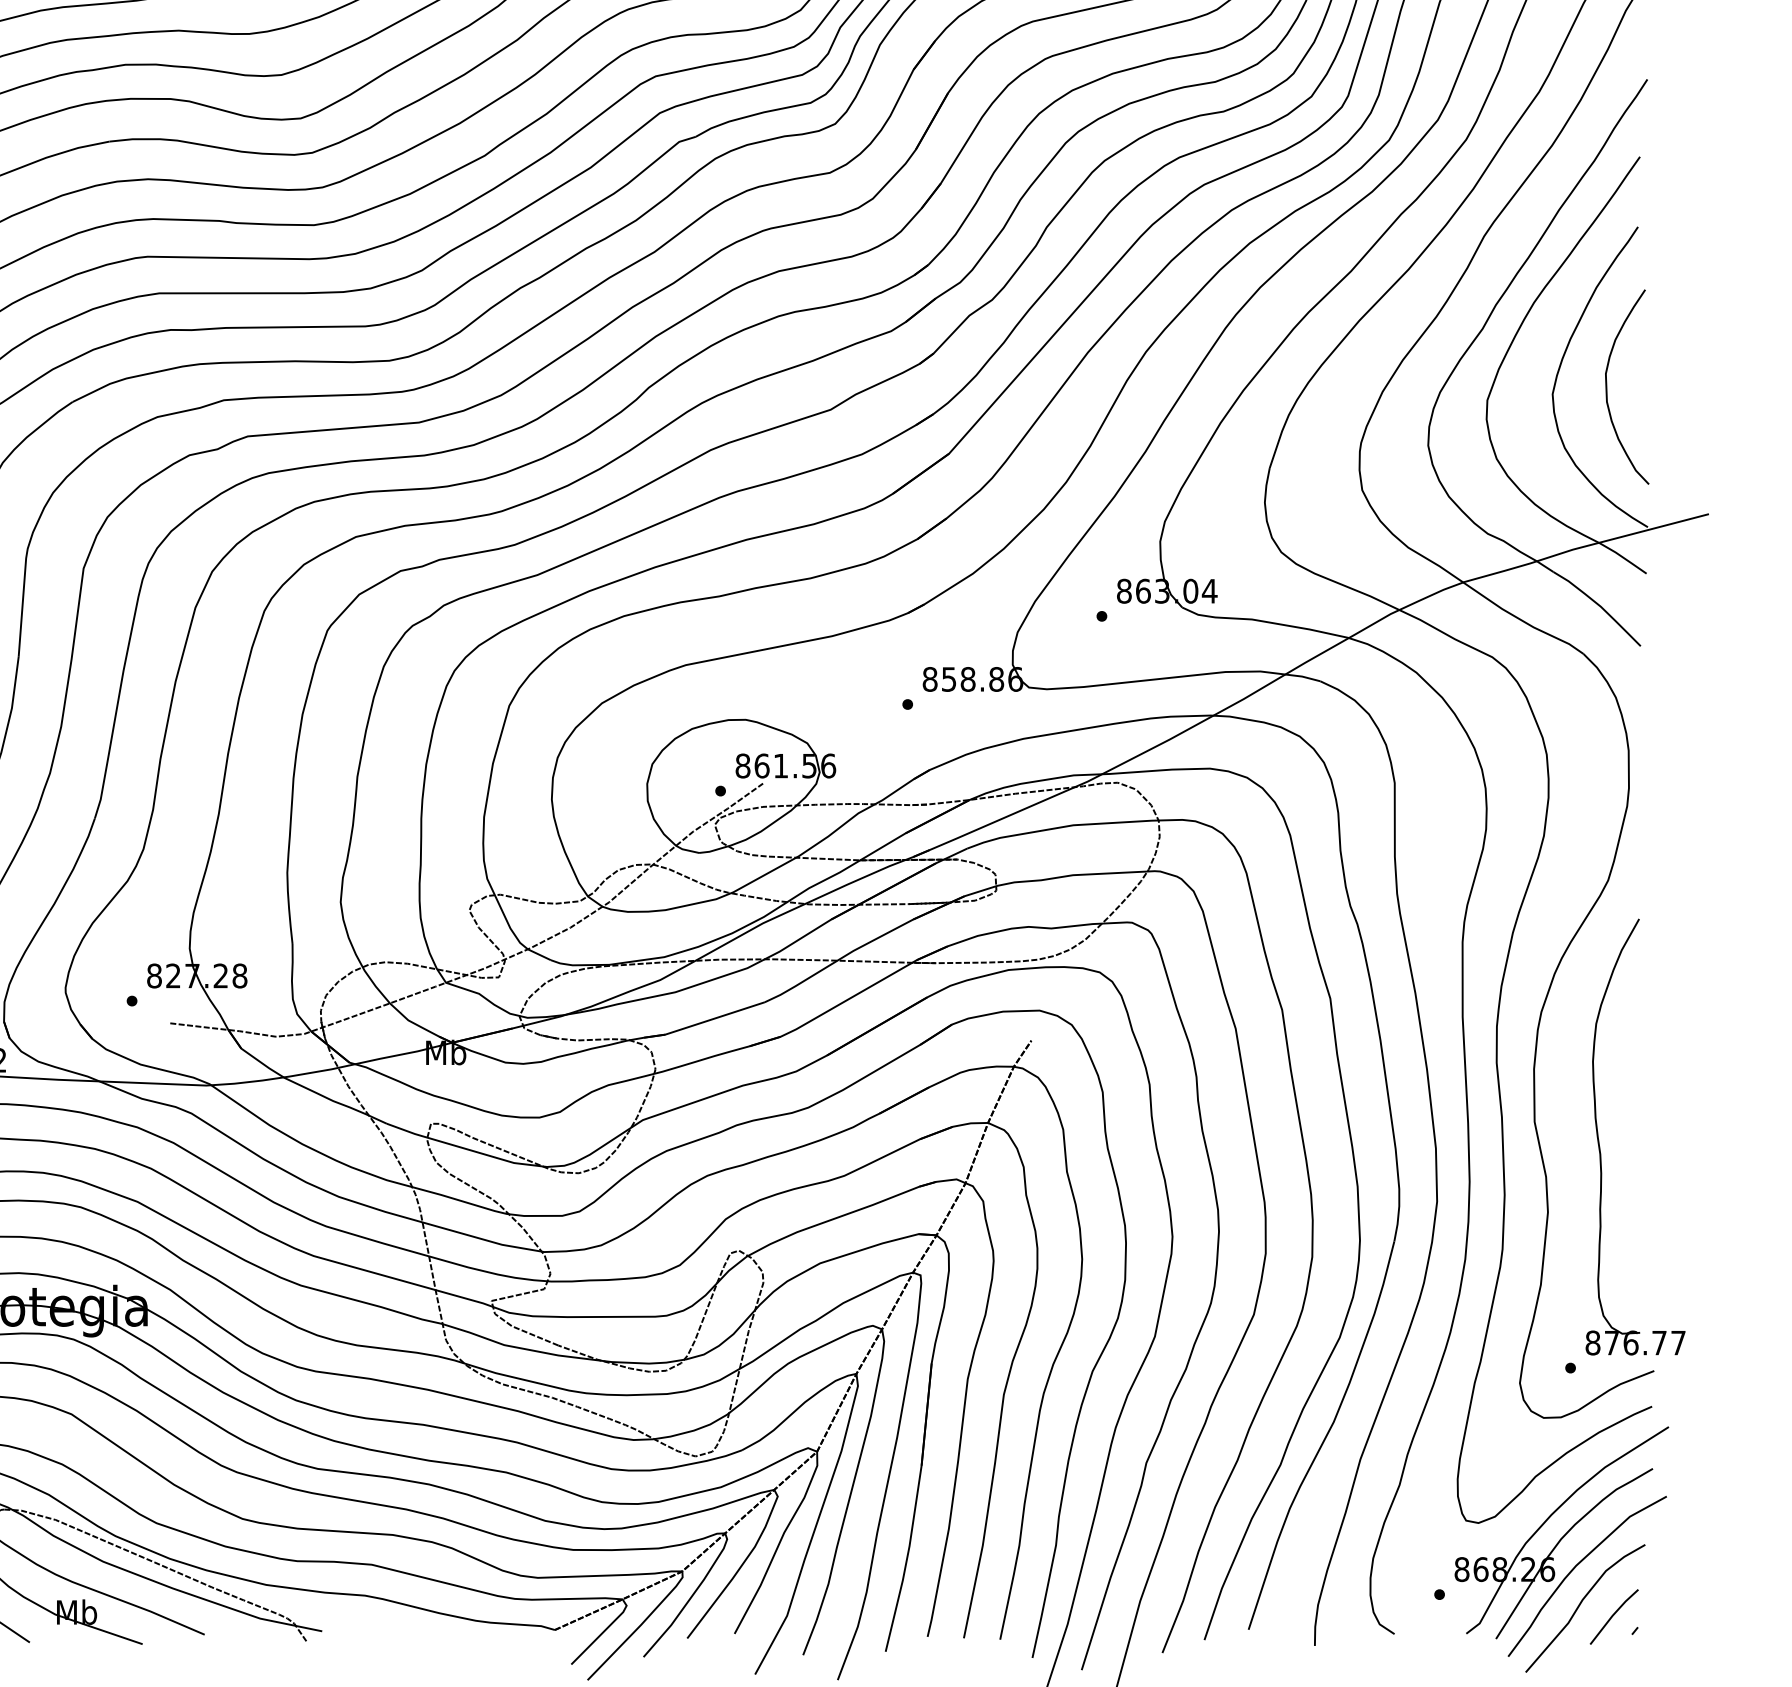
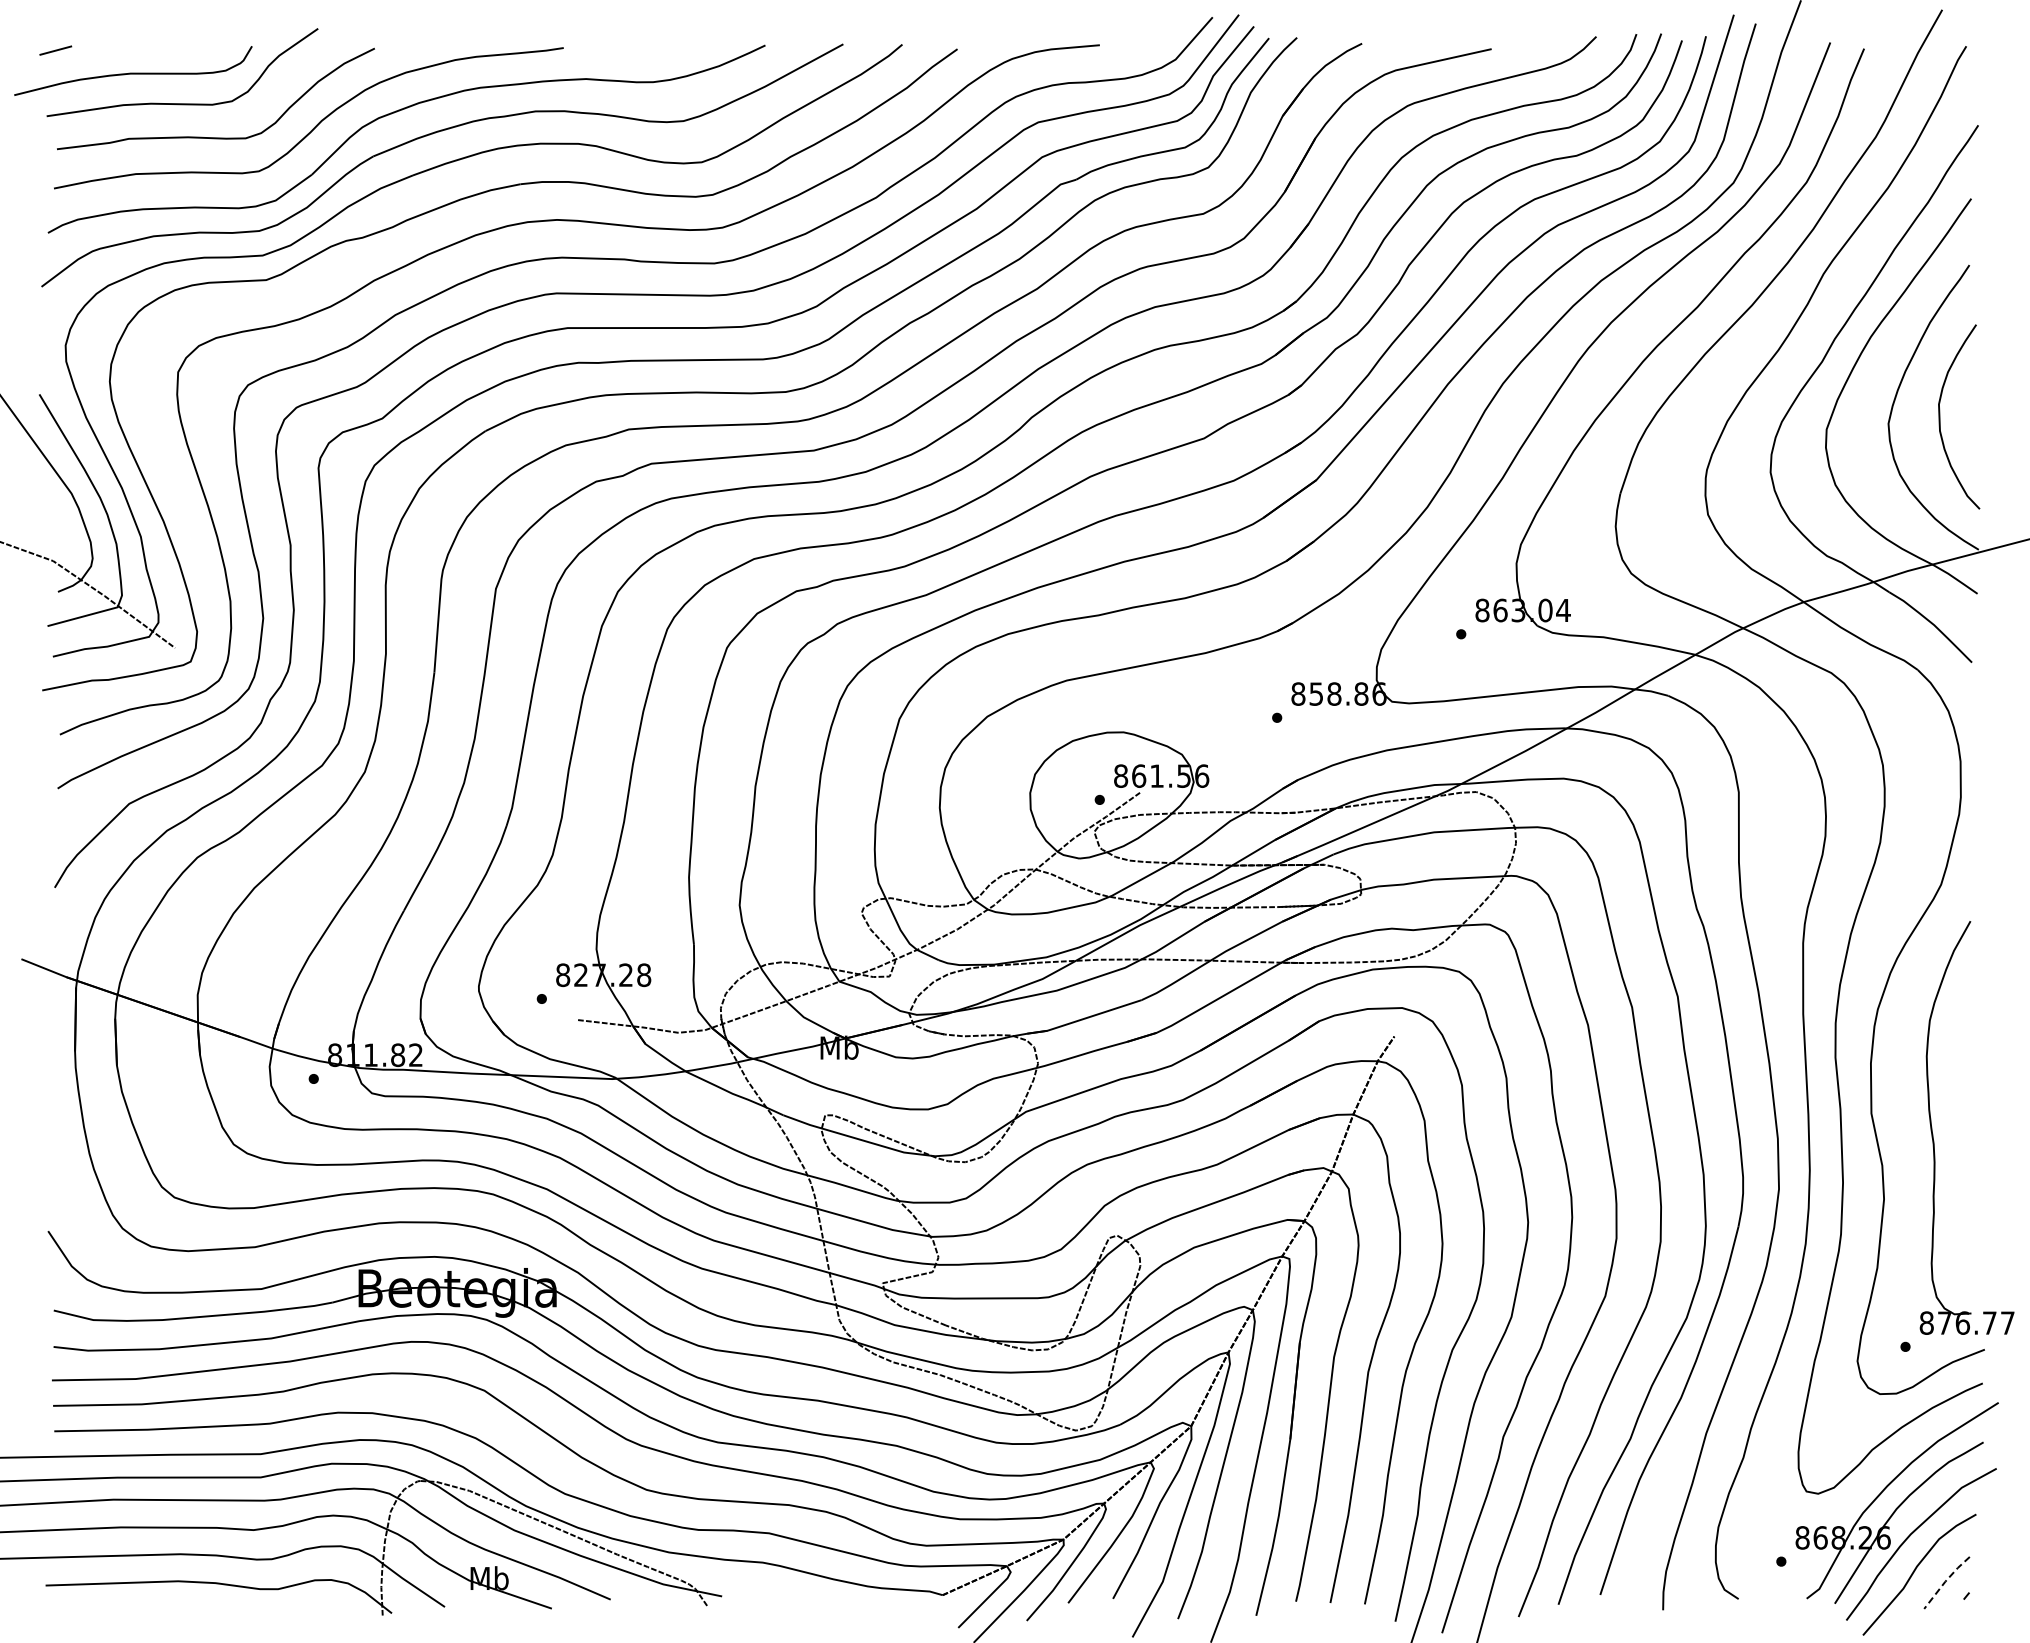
line: (1612, 1615) -> (1945, 1581), solid -> dashed

